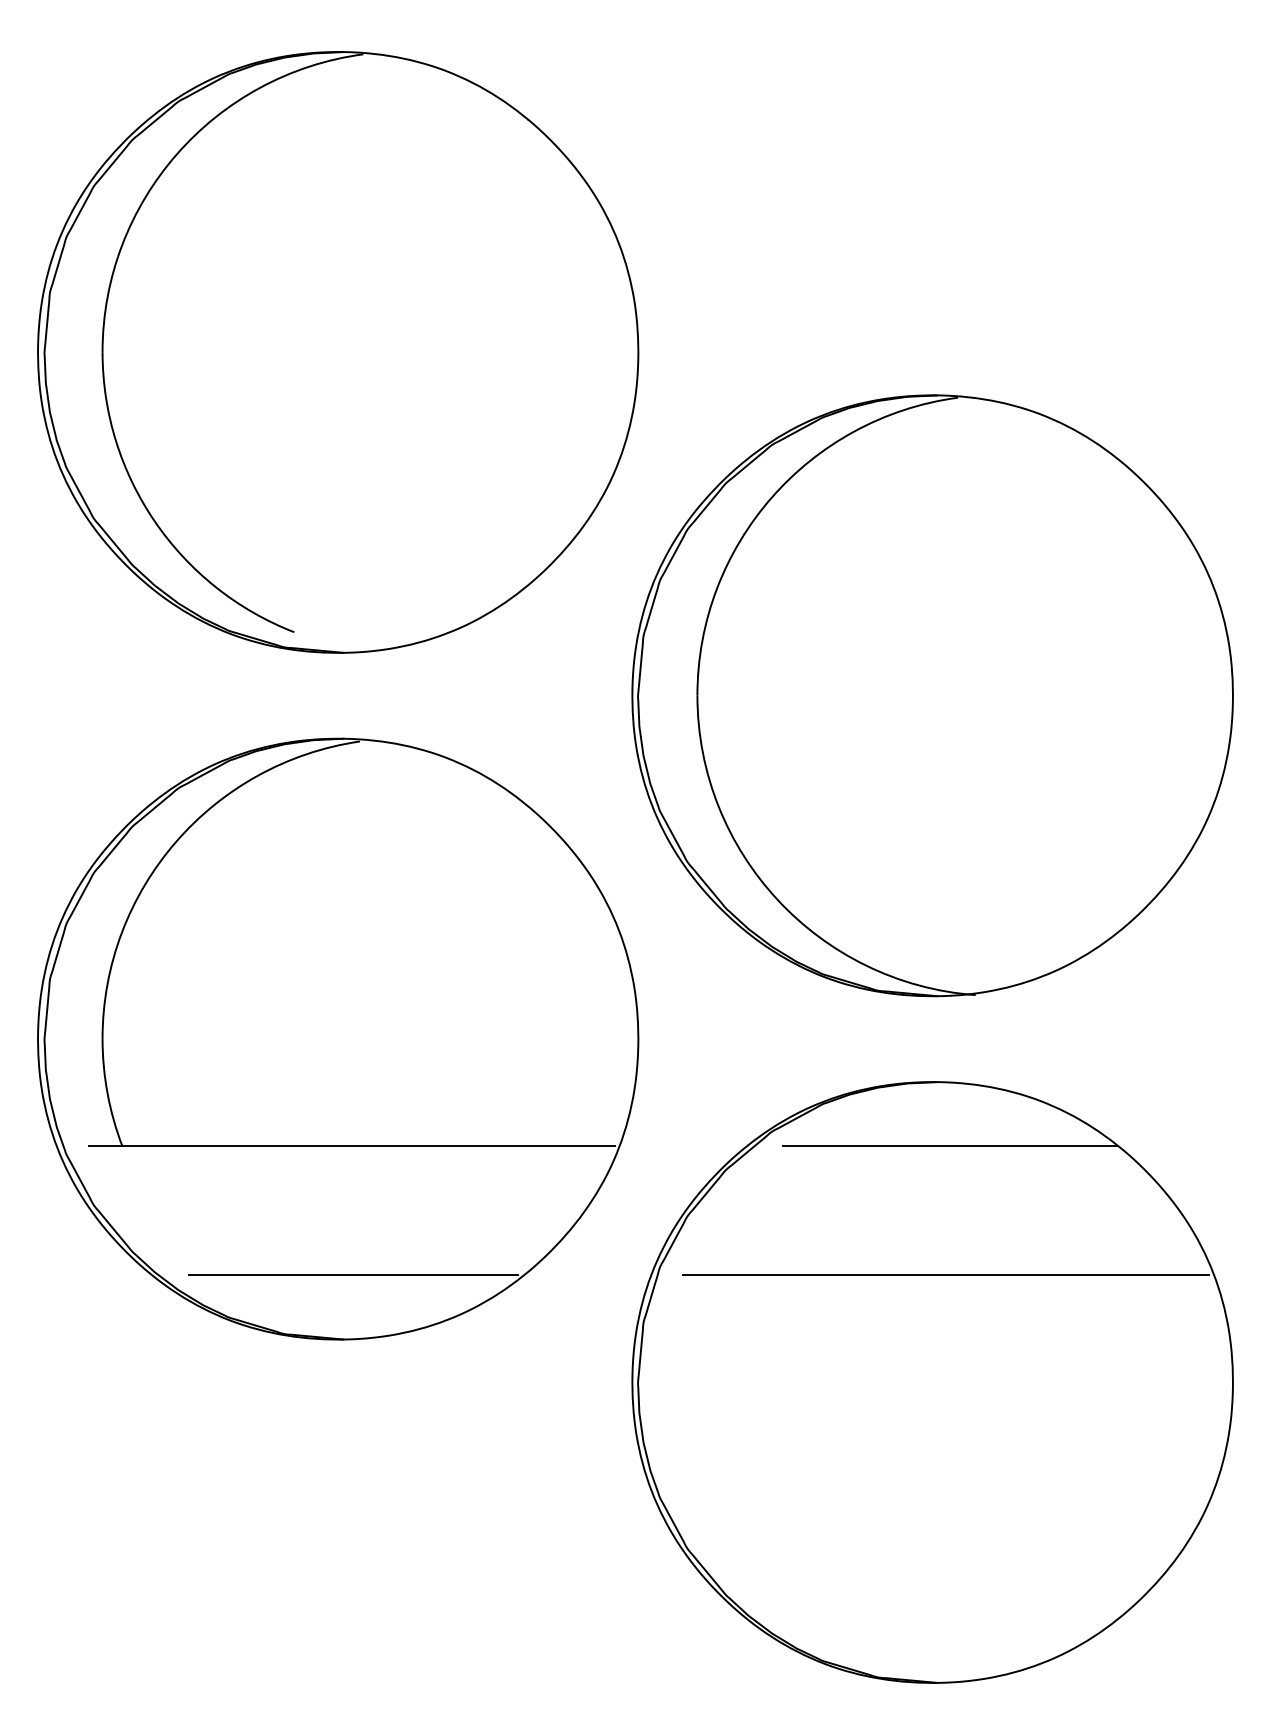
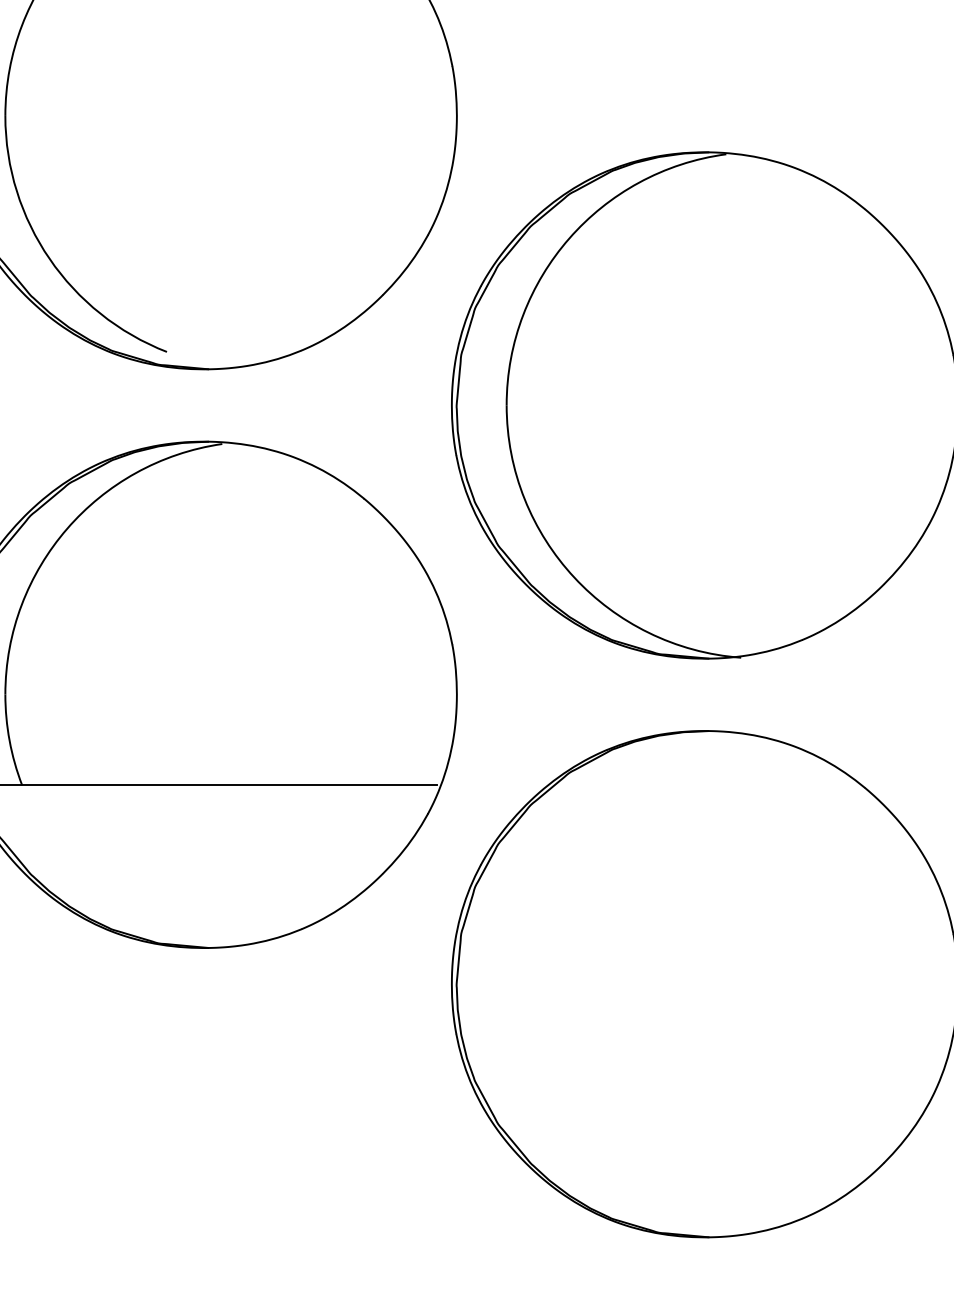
line: (949, 1146) -> (719, 785), removed
line: (353, 1275) -> (216, 894), removed
line: (945, 1275) -> (715, 894), removed

